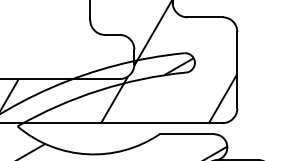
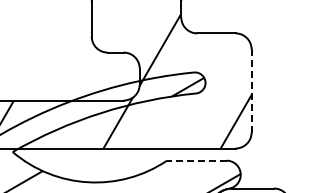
line: (237, 69) -> (251, 90), solid -> dashed
line: (186, 134) -> (196, 160), solid -> dashed

